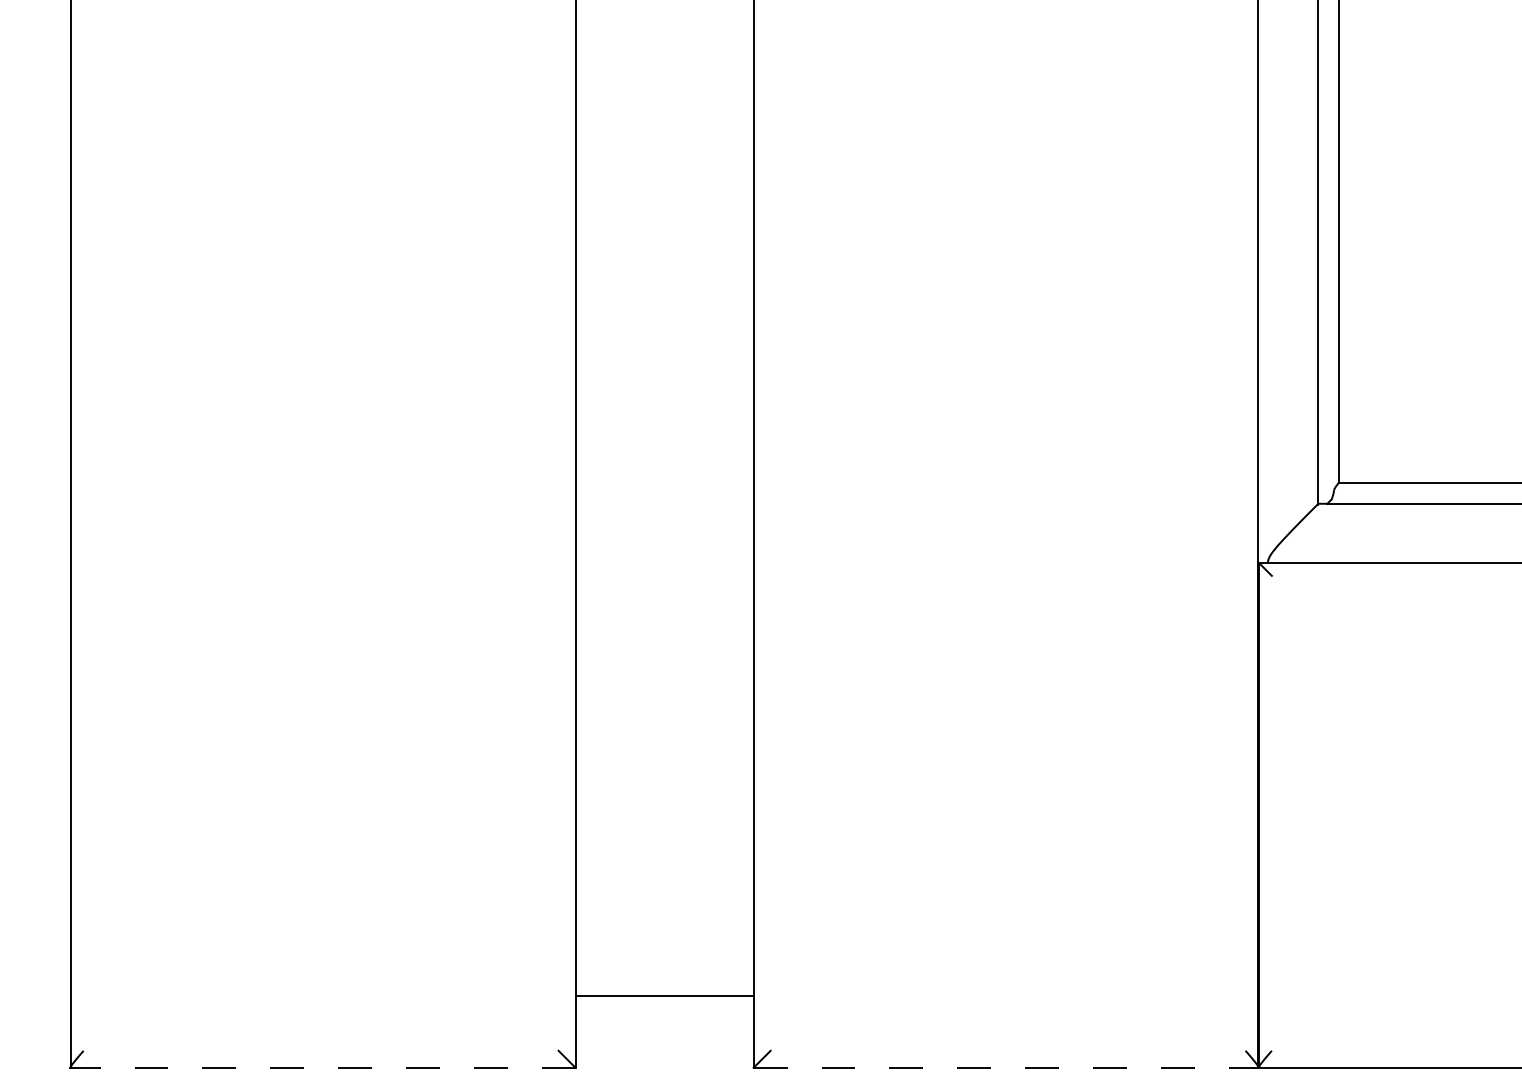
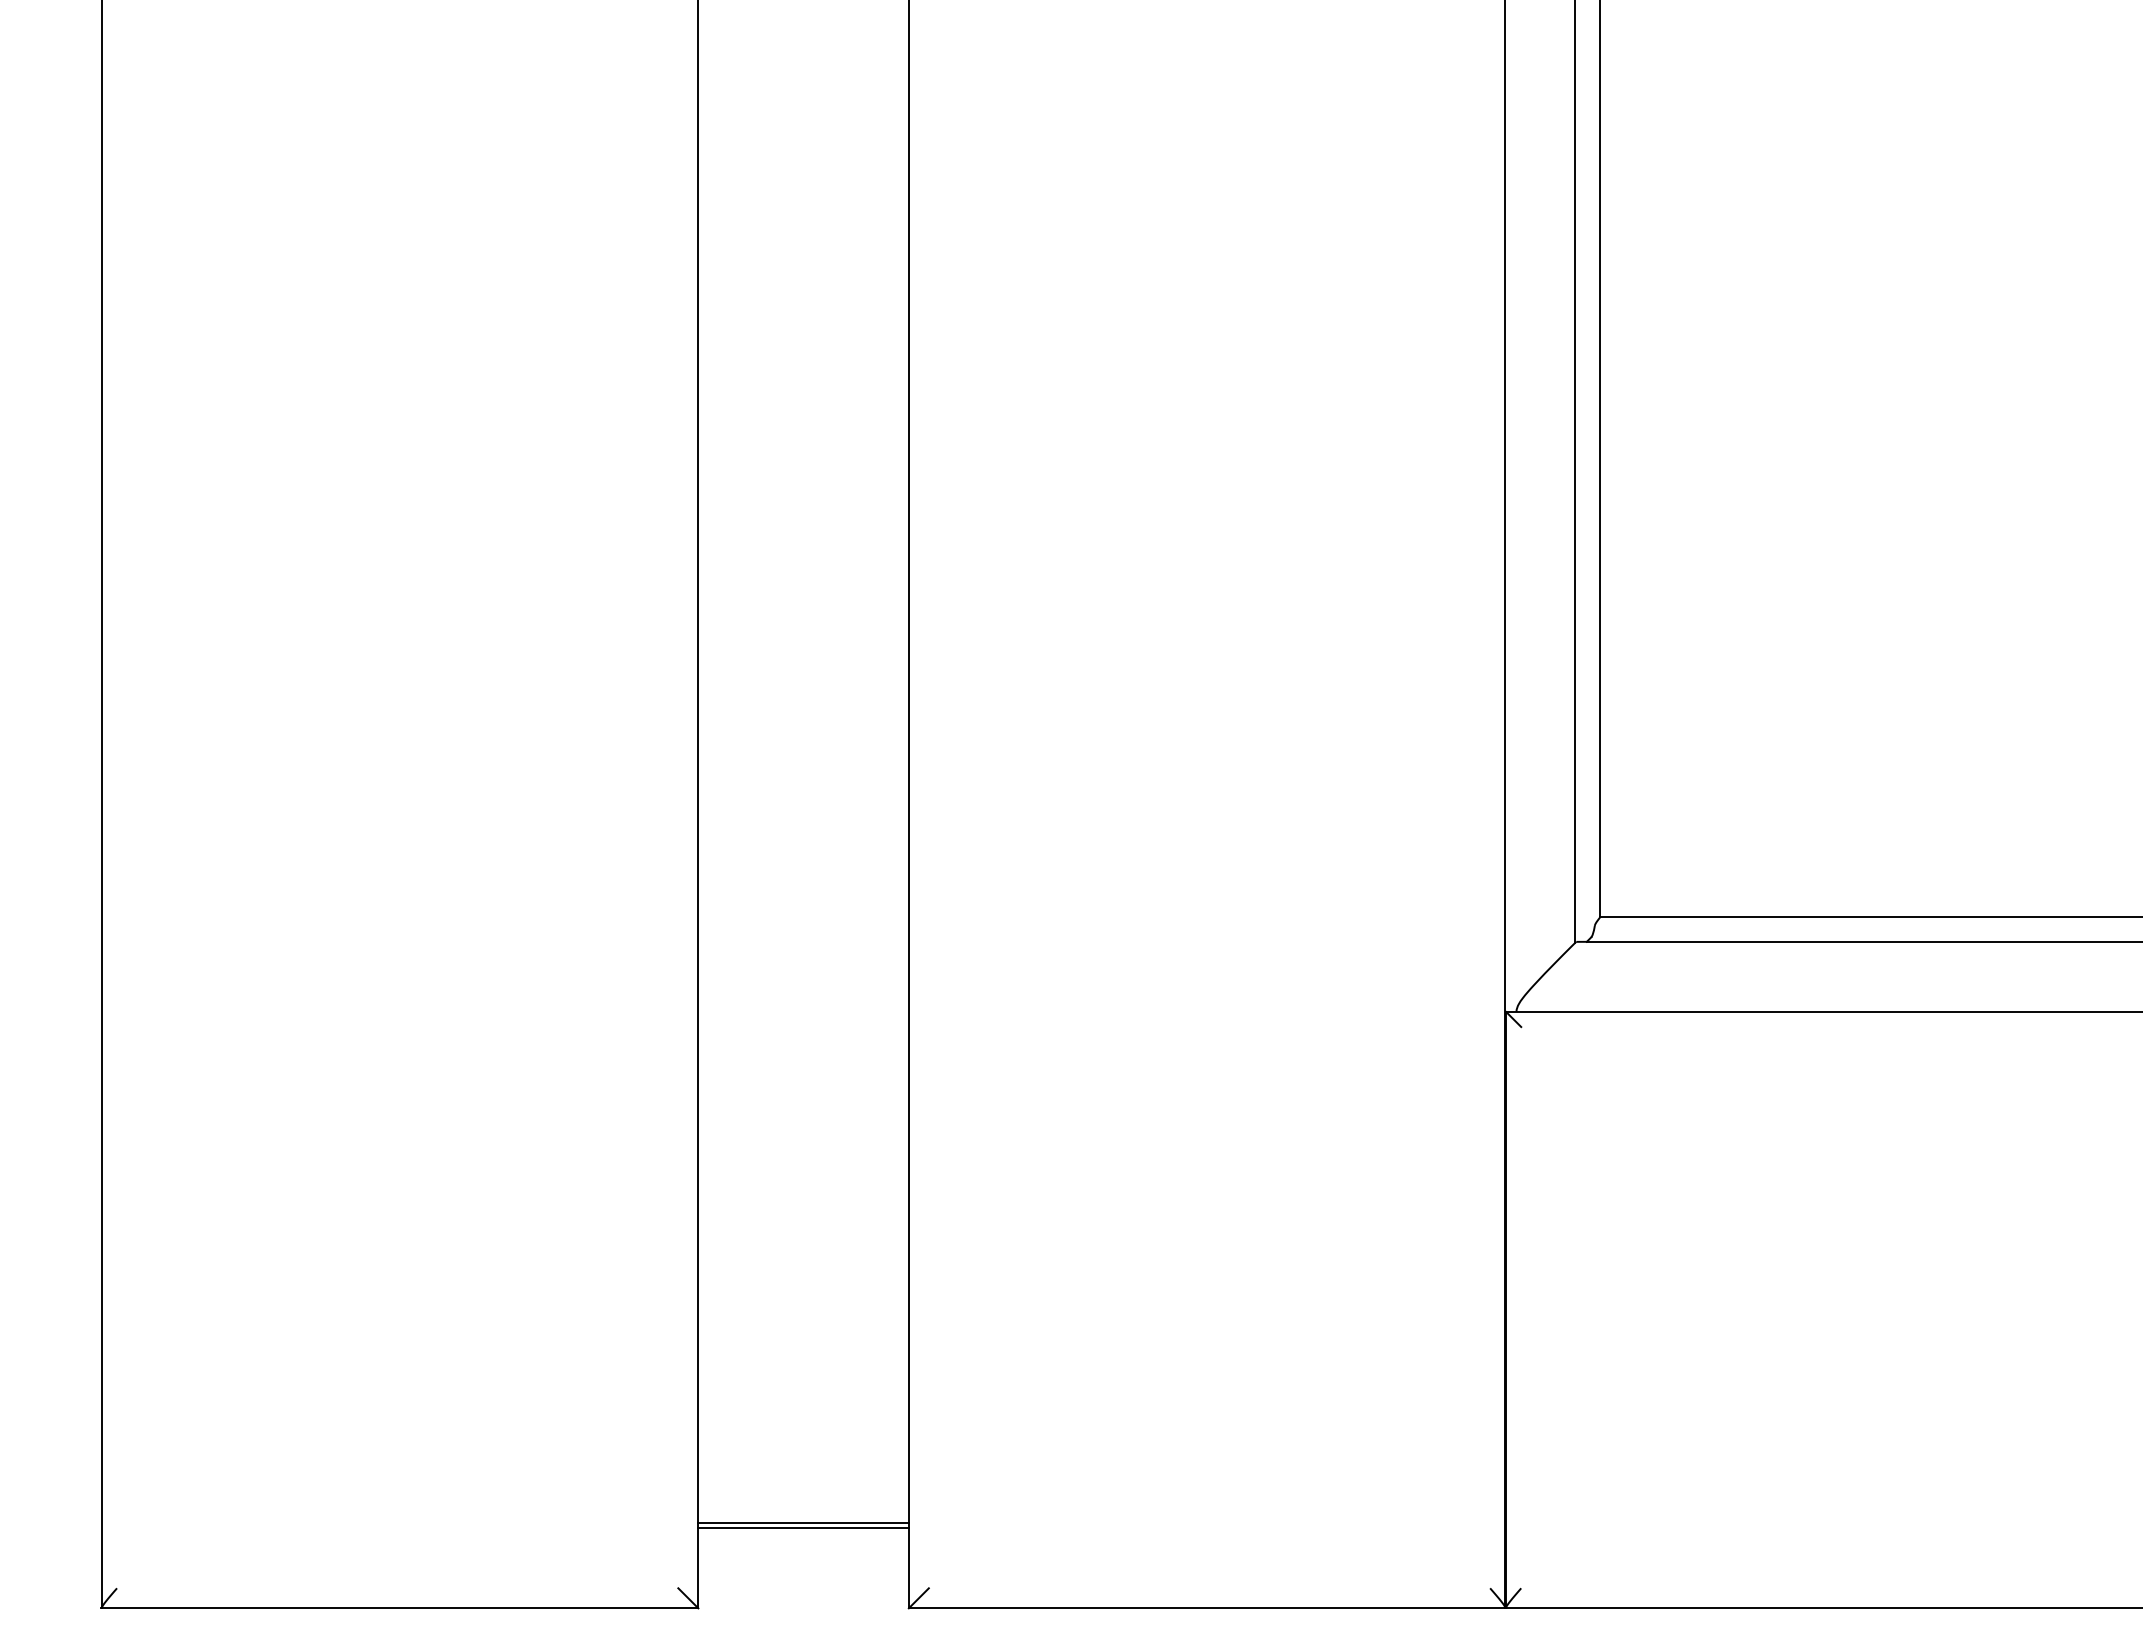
line: (664, 1000) -> (803, 1528), added
line: (322, 1067) -> (399, 1608), dashed -> solid
line: (1006, 1067) -> (1207, 1608), dashed -> solid

